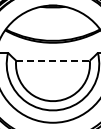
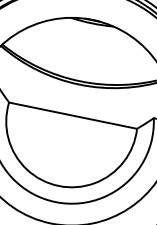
line: (53, 60) -> (74, 115), dashed -> solid

